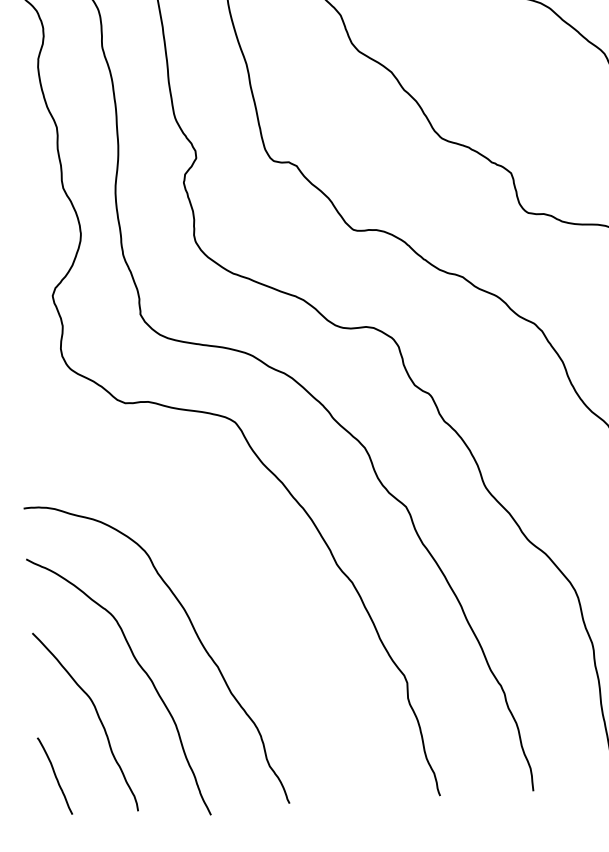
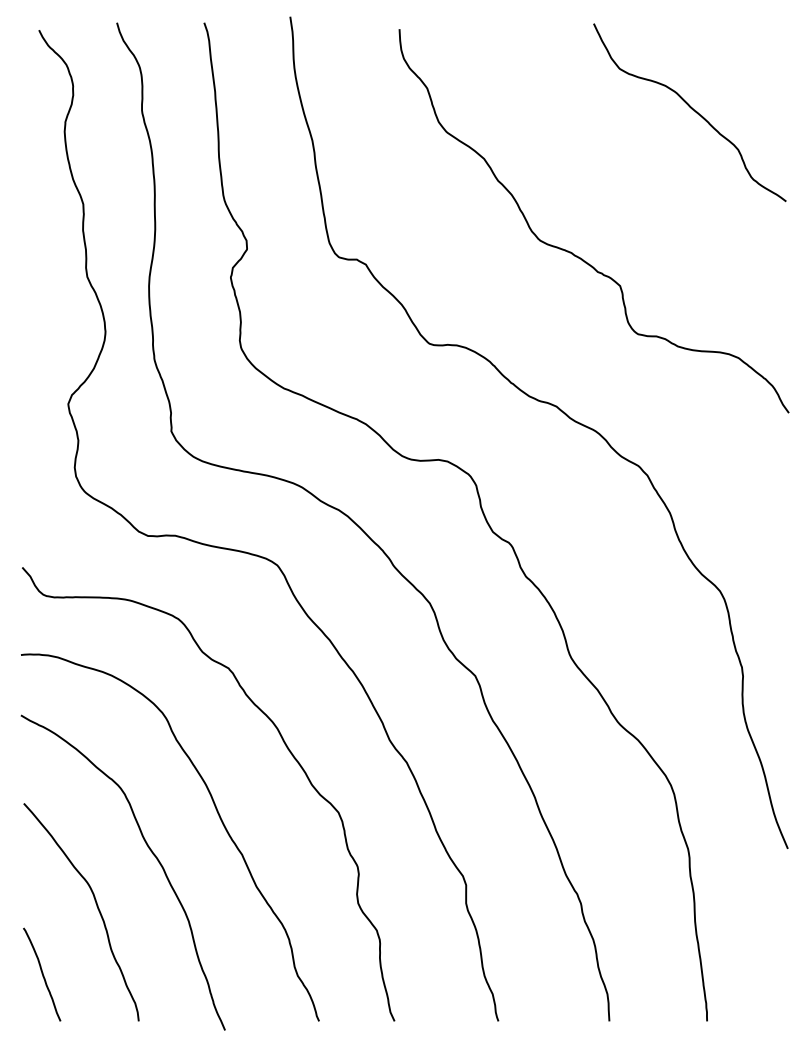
curve: (249, 574) -> (285, 746), added

